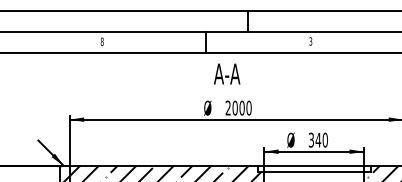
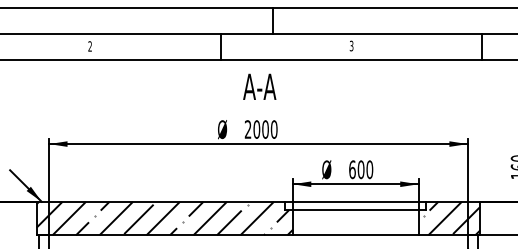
text: (102, 41) -> (90, 46), 8 -> 2
text: (226, 73) -> (259, 86), moved
text: (314, 139) -> (356, 169), 340 -> 600

